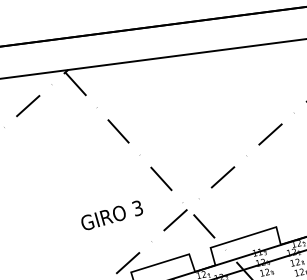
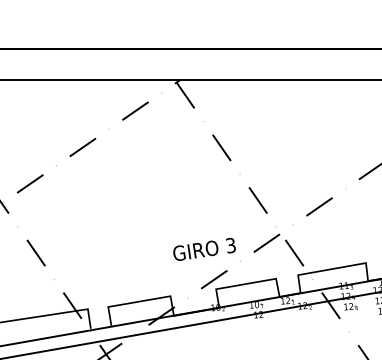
text: (111, 214) -> (204, 248), moved

